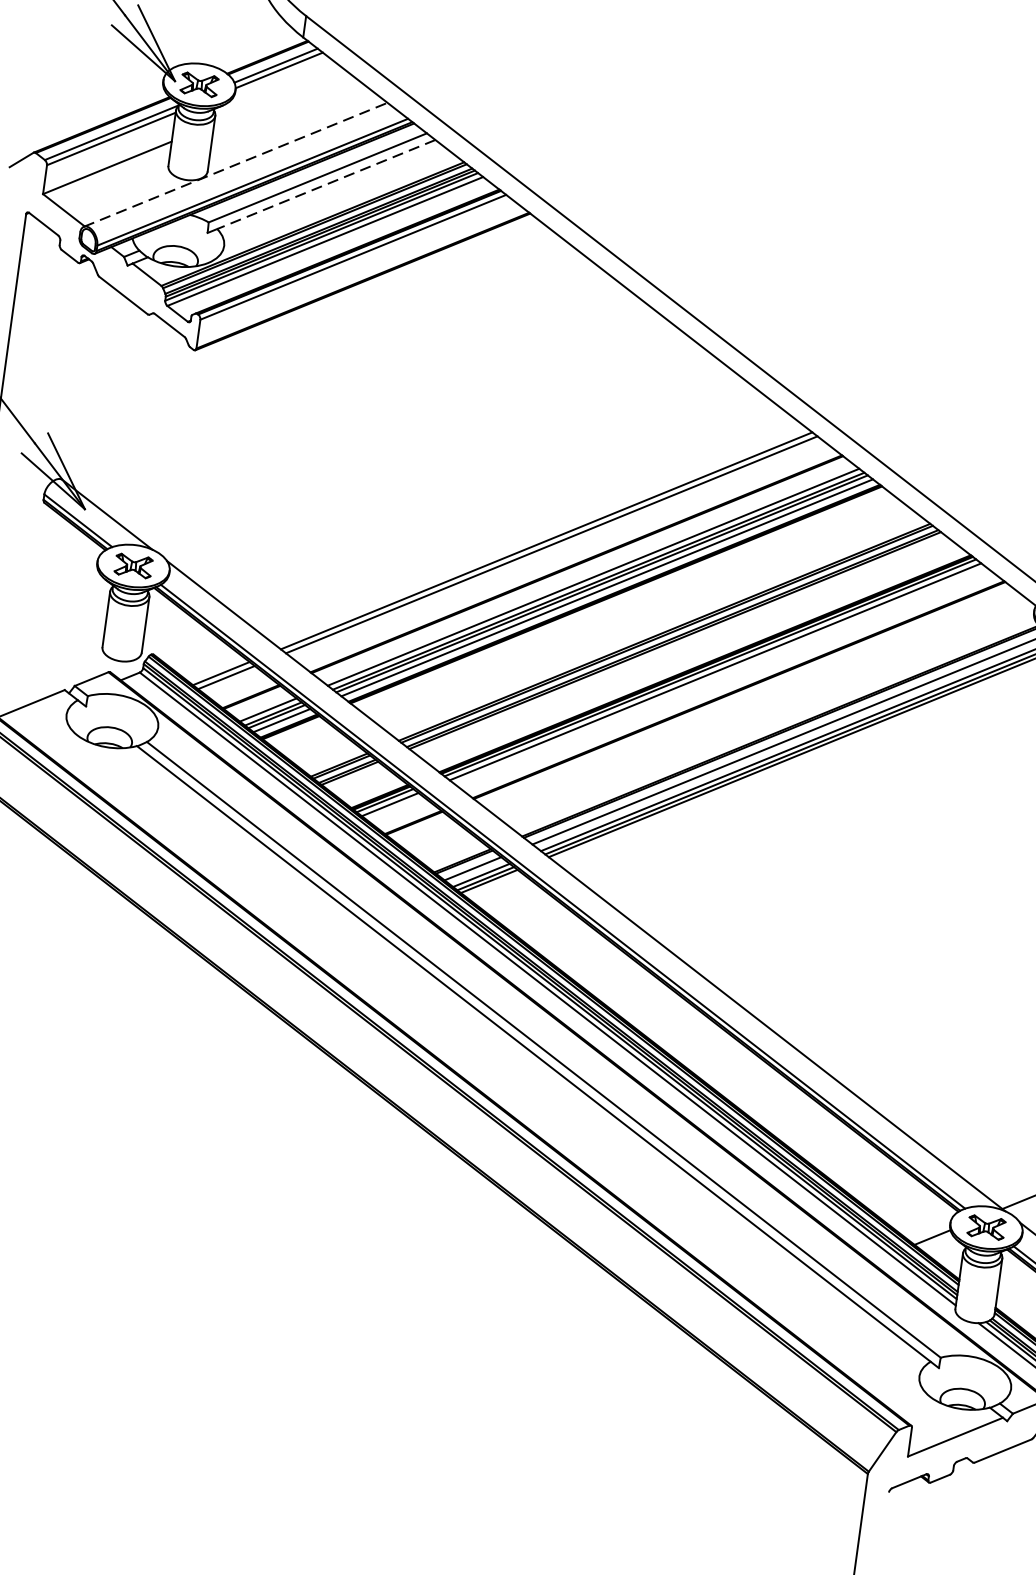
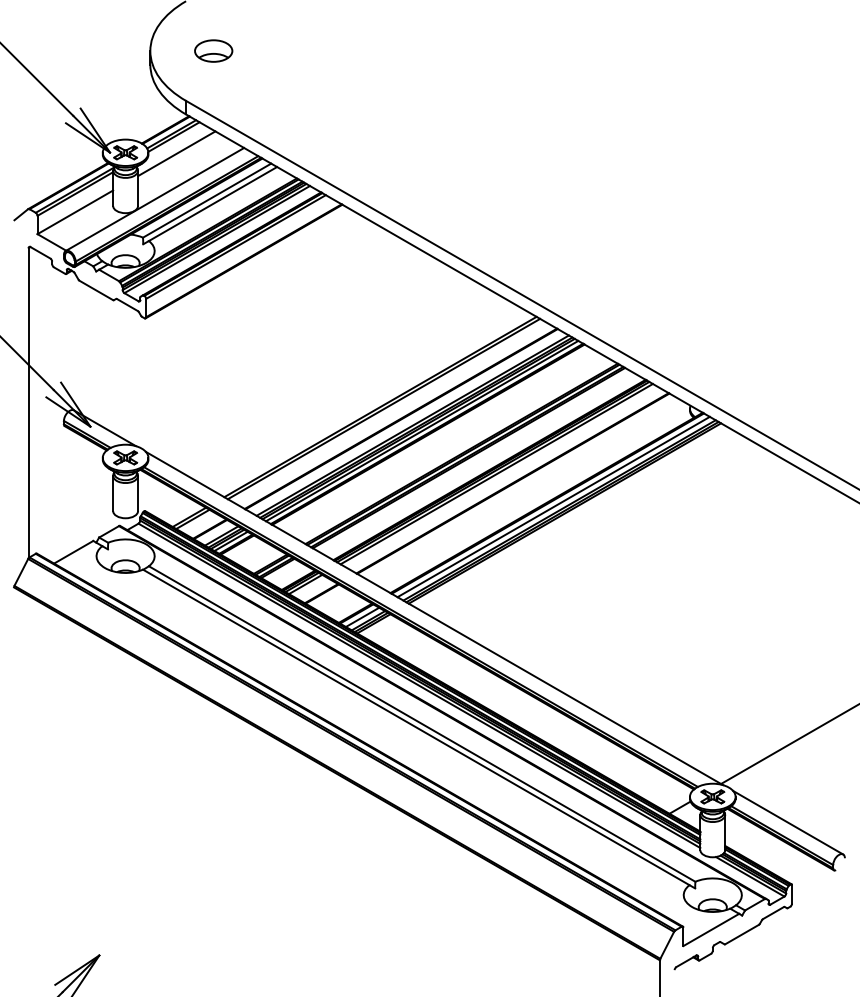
line: (279, 96) -> (176, 153), added
line: (236, 164) -> (155, 199), dashed -> solid
line: (325, 185) -> (212, 204), dashed -> solid

